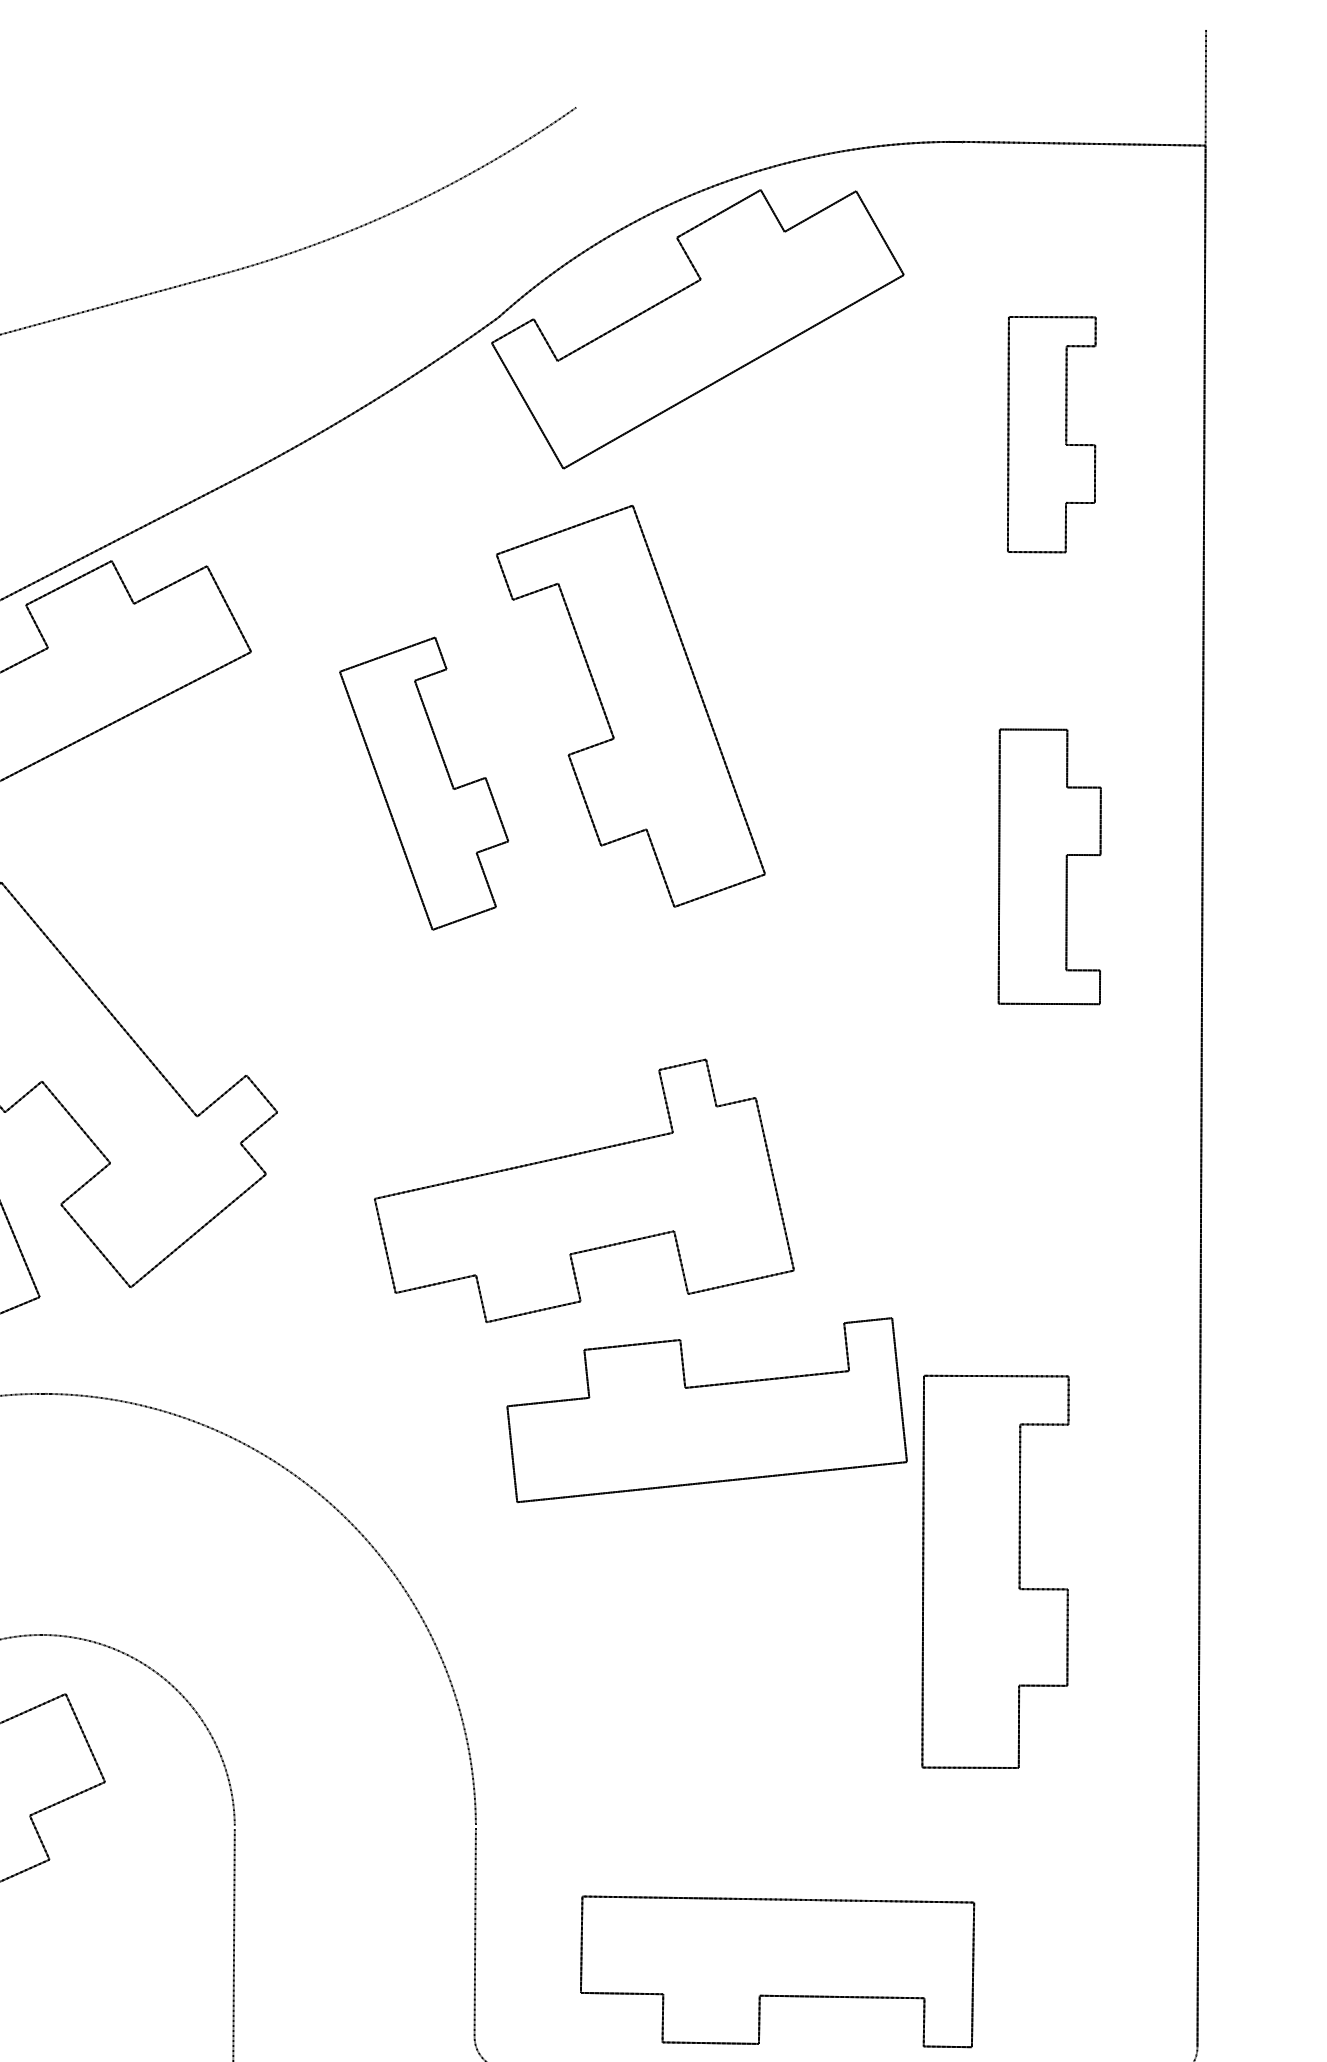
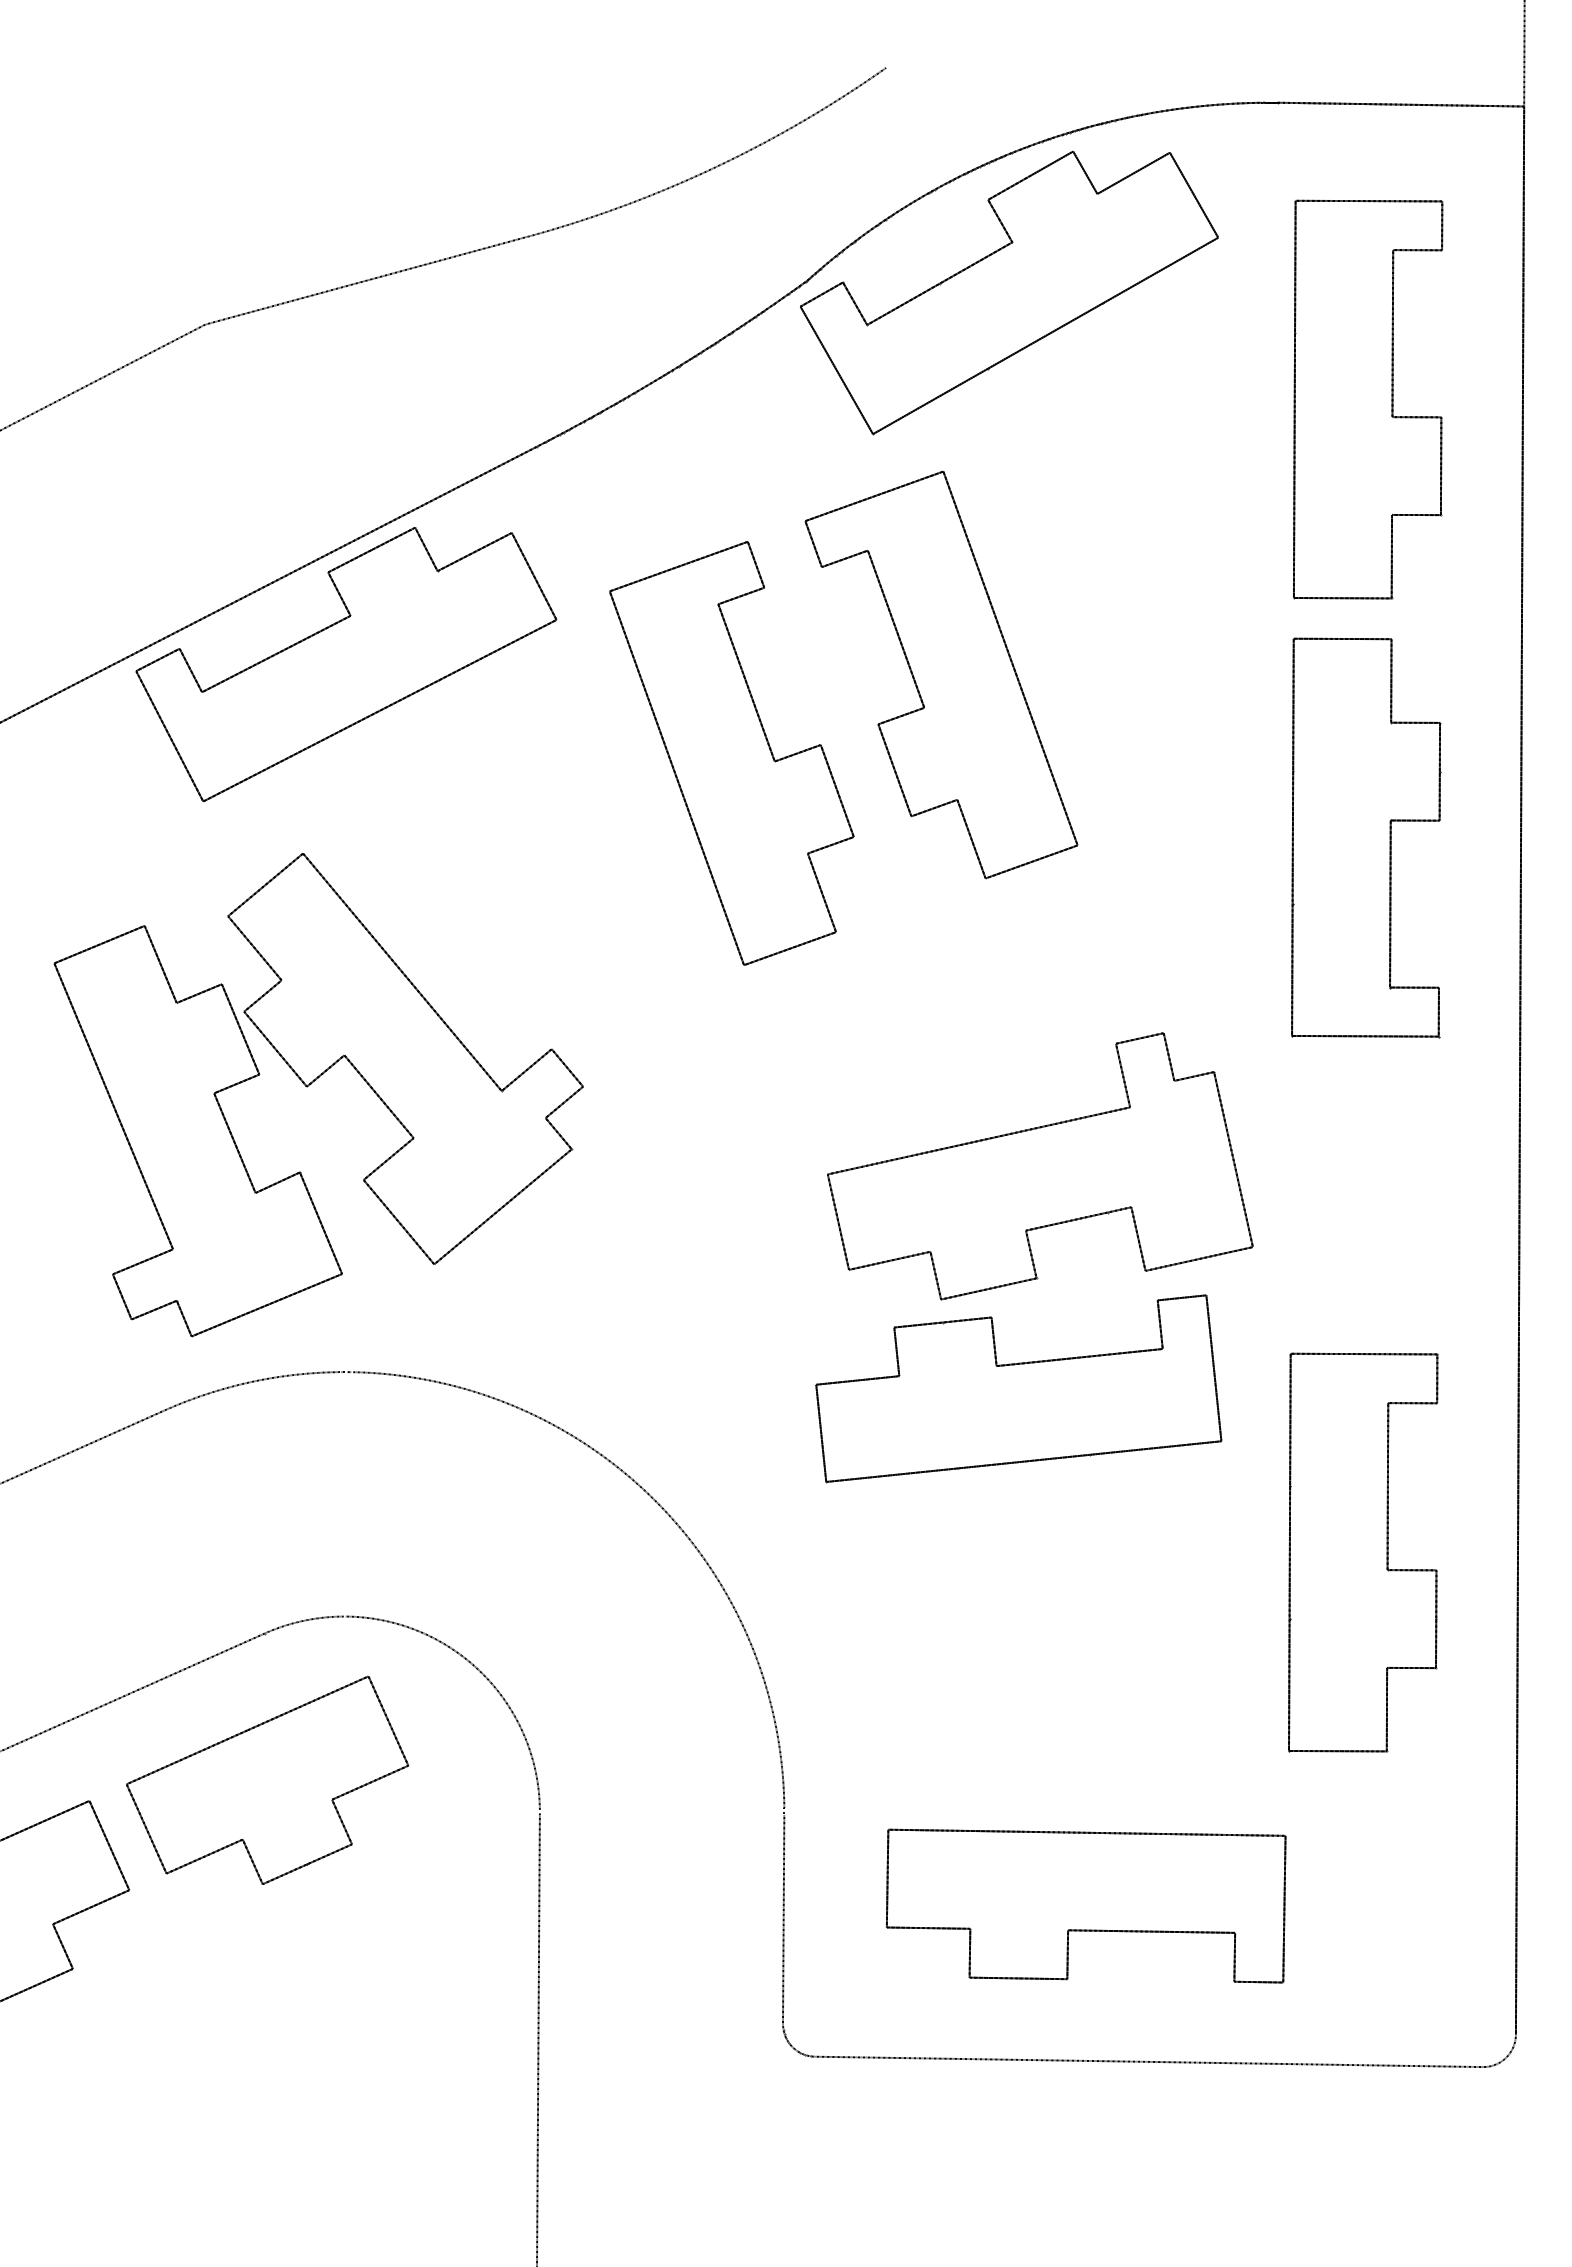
part: (1052, 434) -> (1368, 399), size x1.67
part: (423, 783) -> (731, 753), size x1.43
part: (1050, 866) -> (1366, 837), size x1.43
part: (584, 1191) -> (1040, 1166), moved
part: (995, 1571) -> (1363, 1552), moved
part: (777, 1971) -> (1086, 1905), moved

